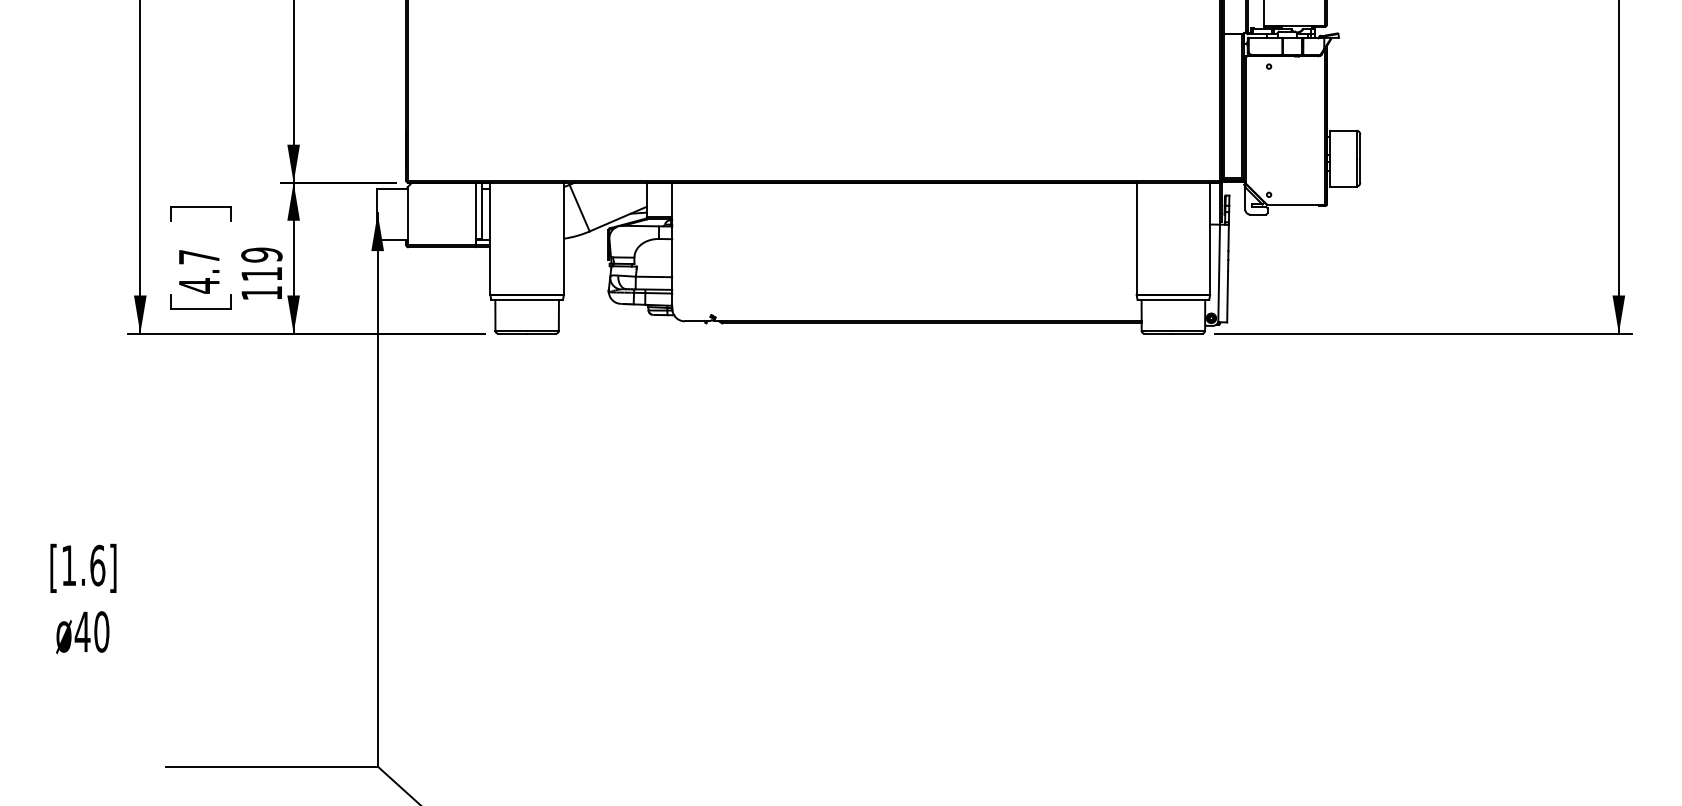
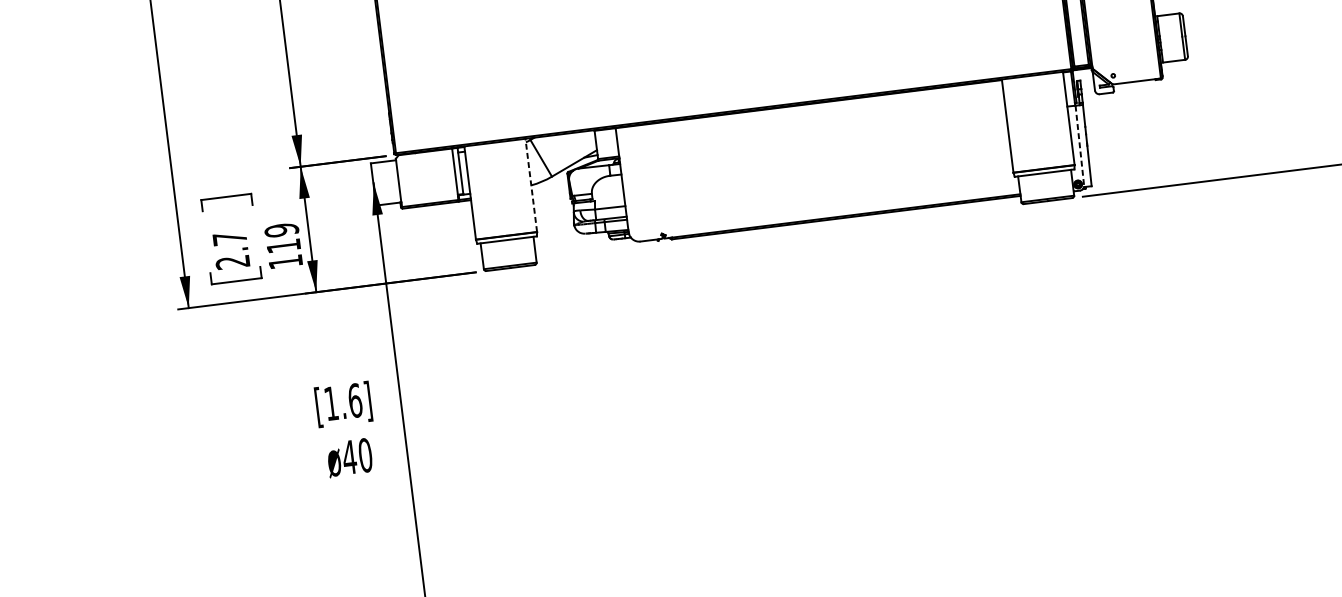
line: (563, 238) -> (530, 185), solid -> dashed
line: (1219, 273) -> (1080, 146), solid -> dashed
text: (198, 285) -> (232, 262), 4.7 -> 2.7
text: (83, 598) -> (346, 429), moved

